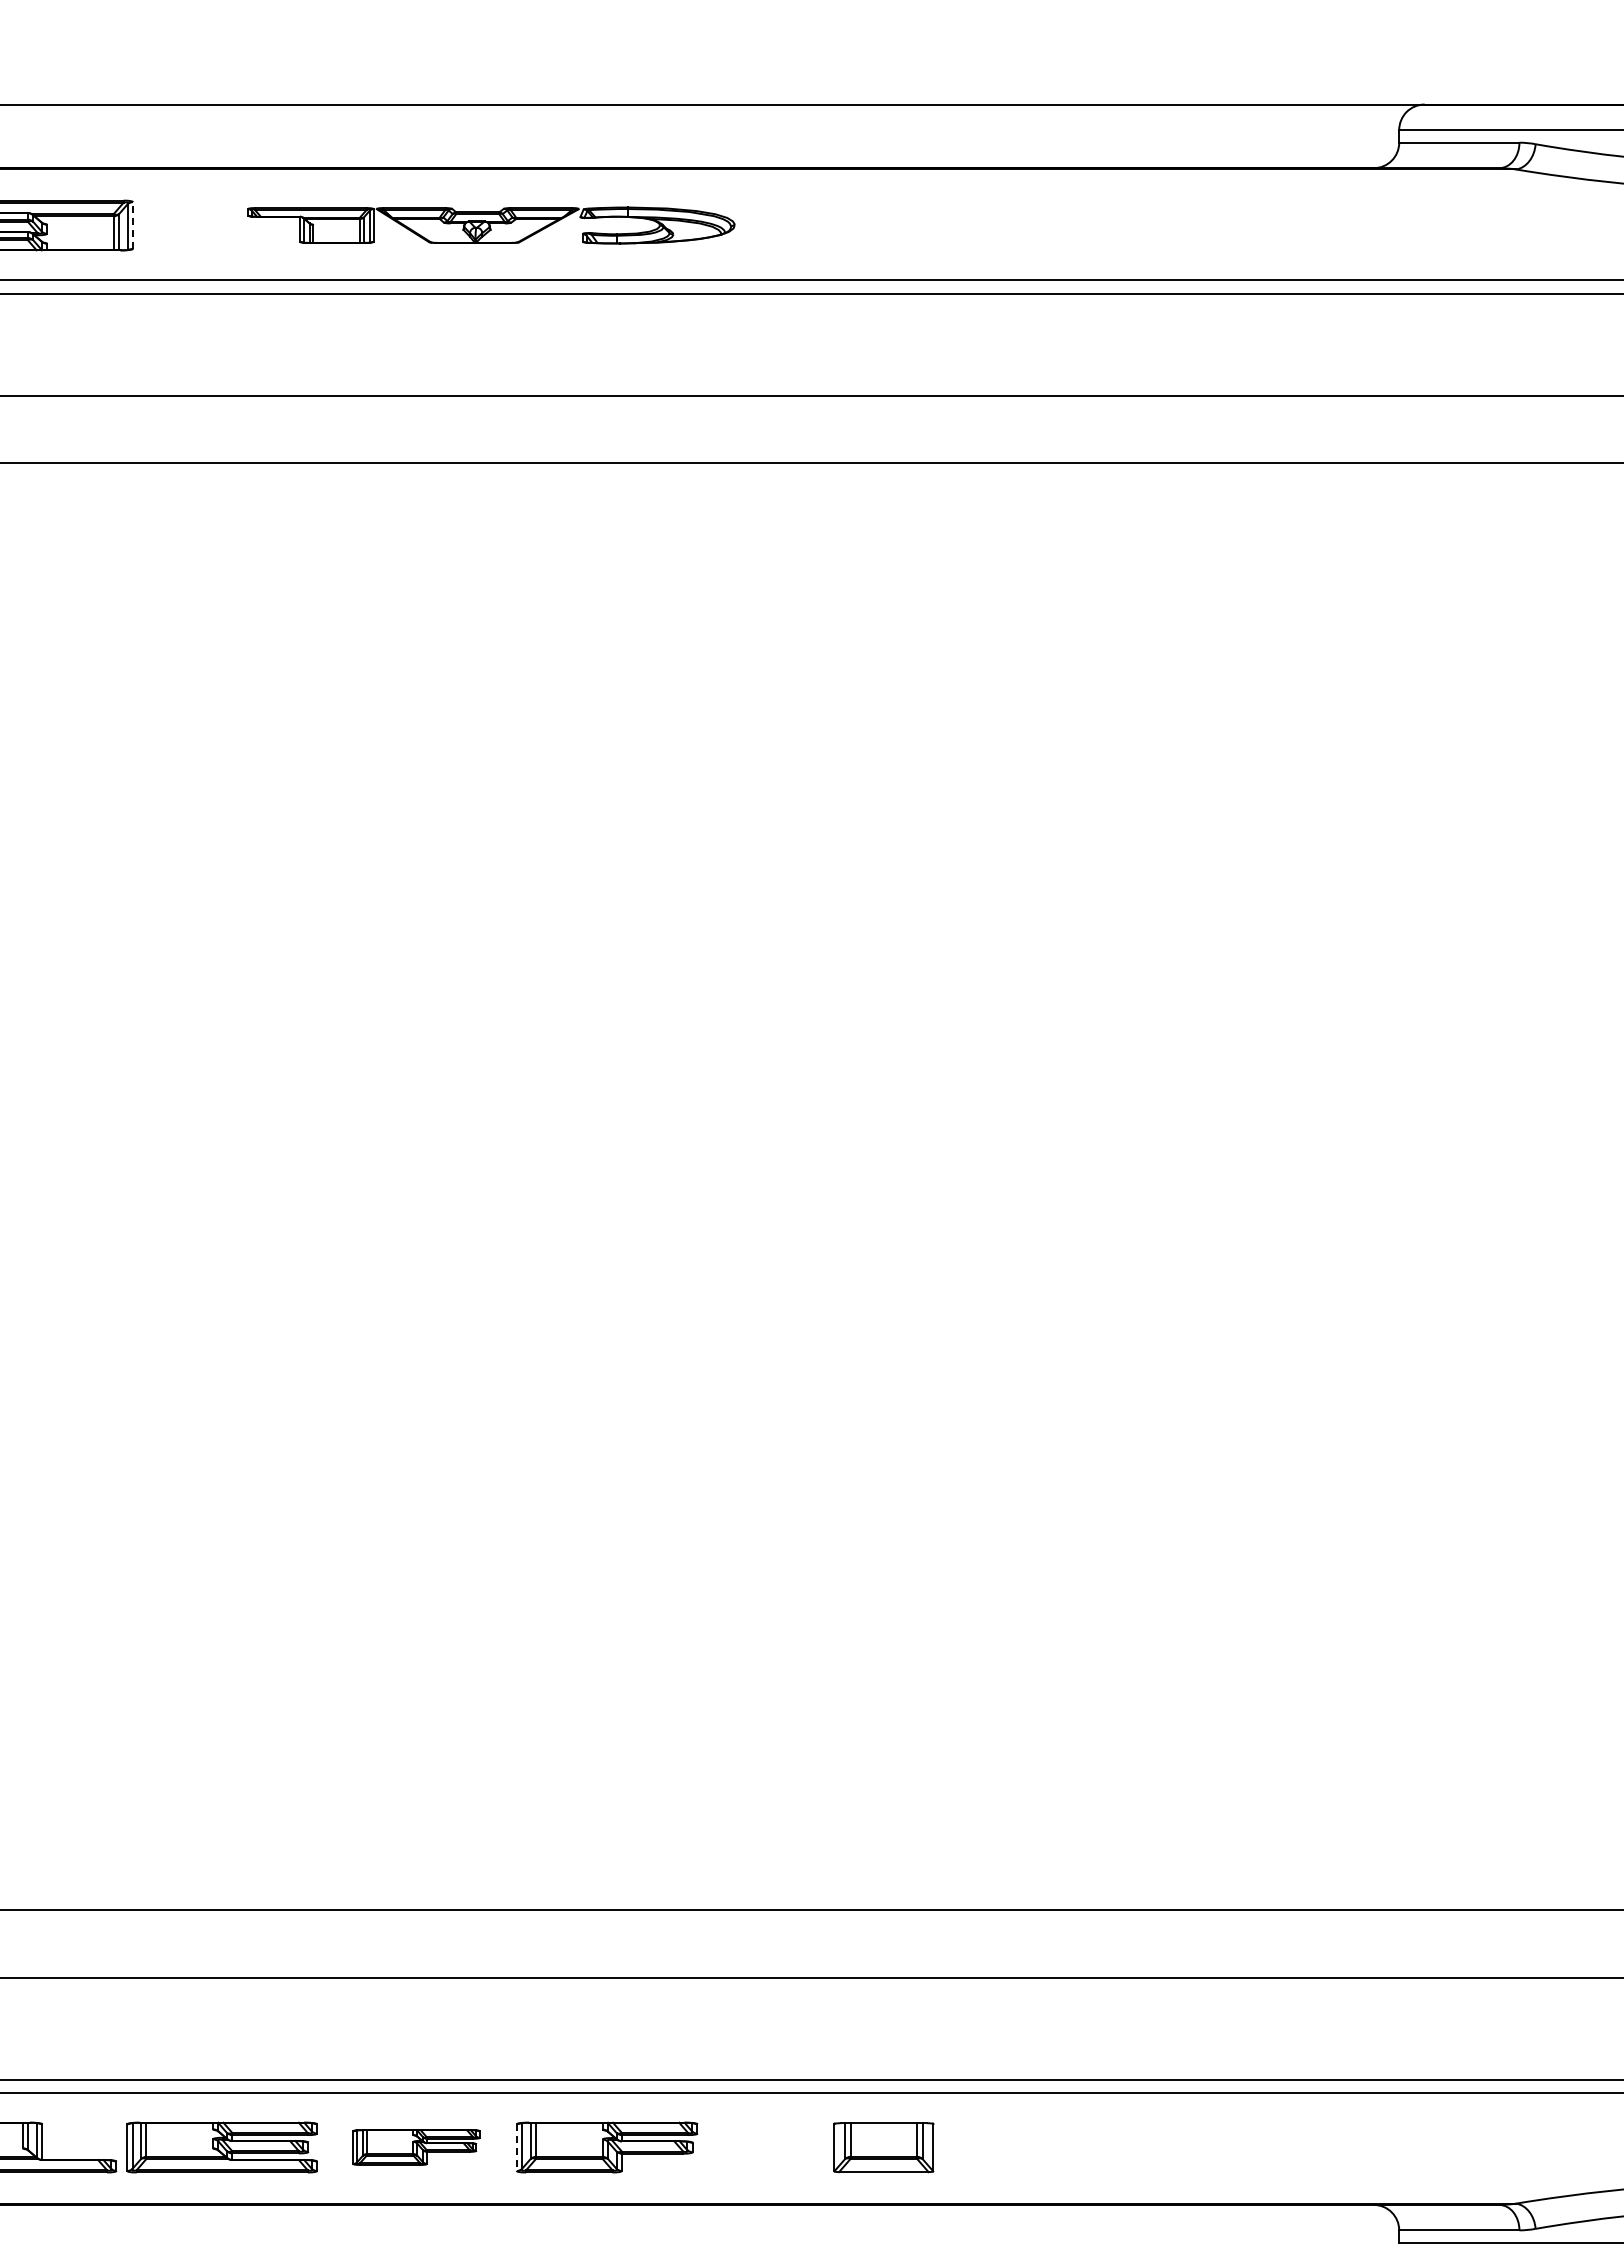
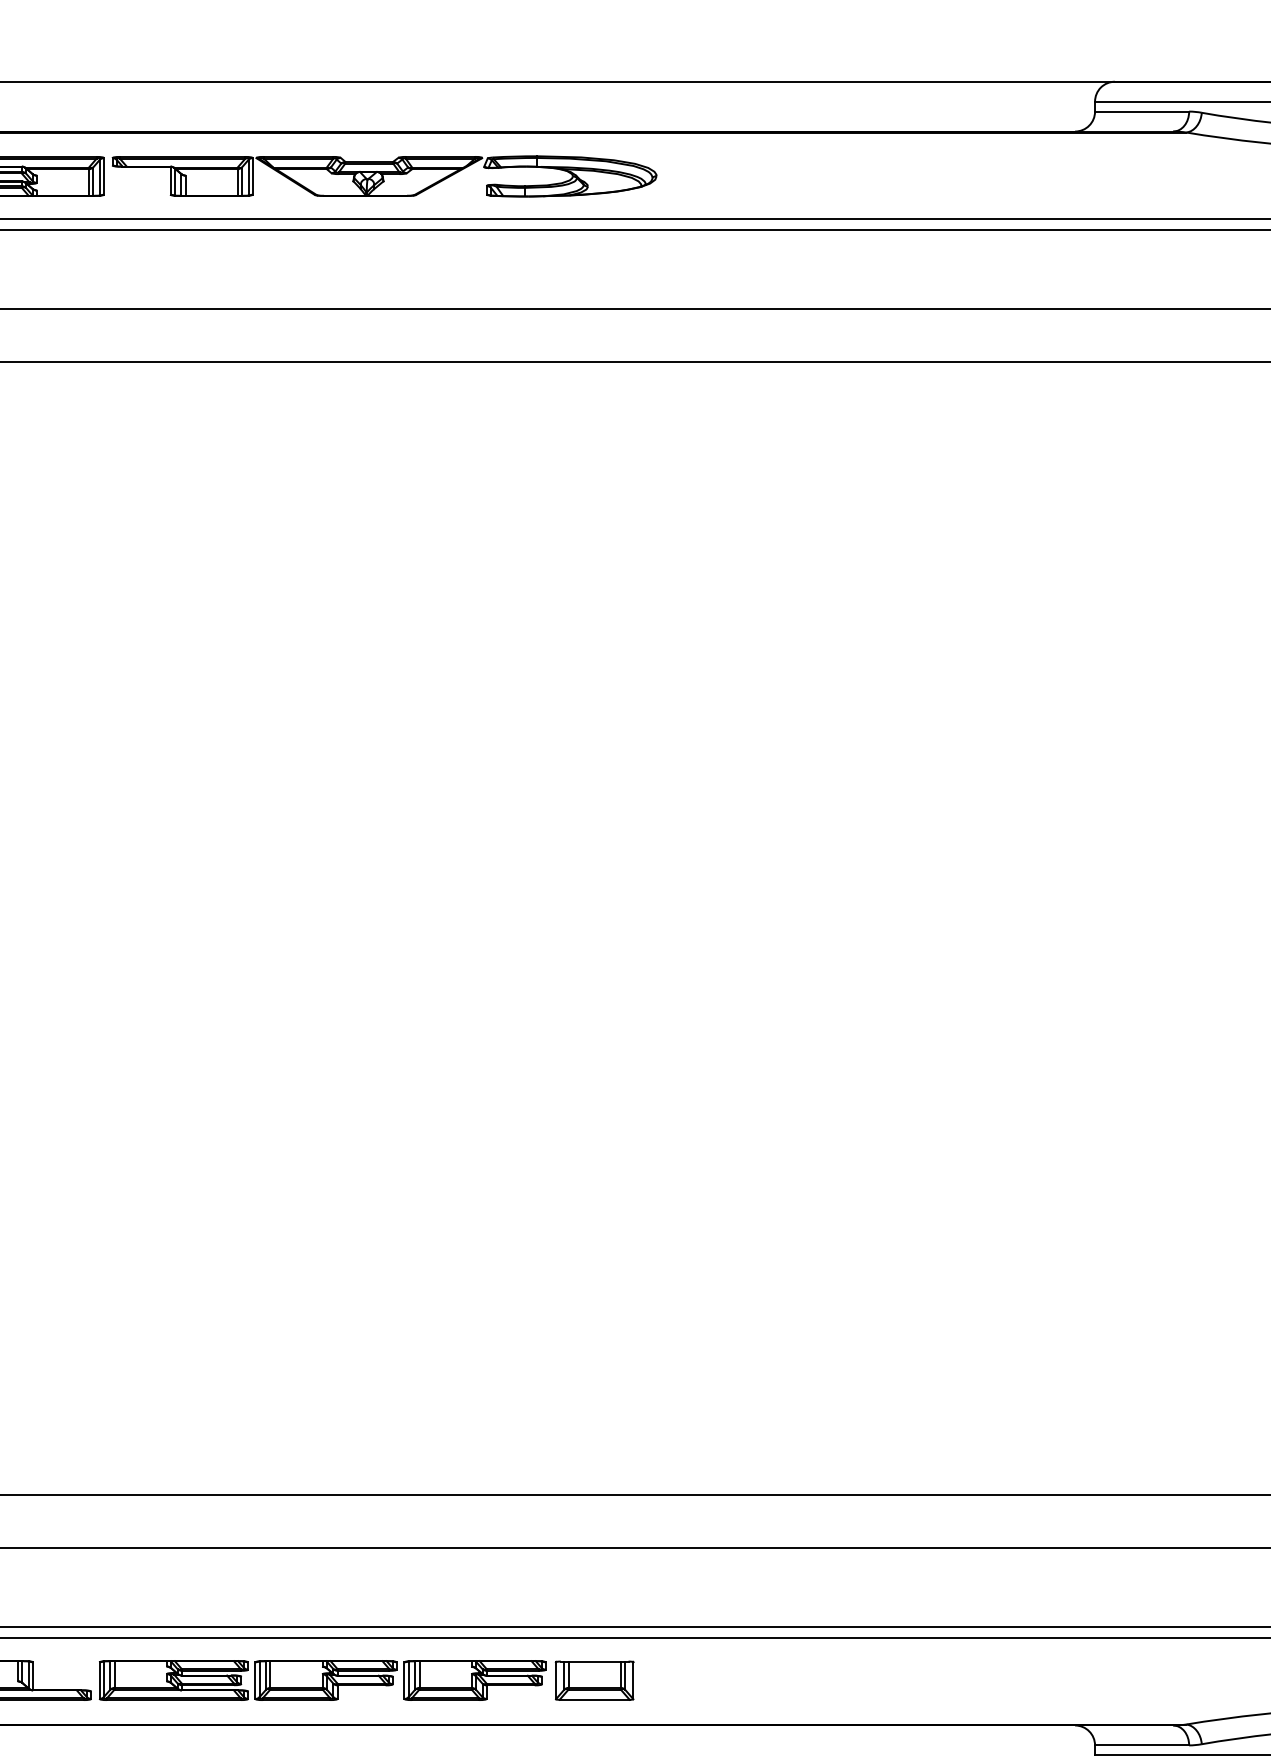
line: (132, 225) -> (103, 176), dashed -> solid
part: (491, 225) -> (384, 176), size x1.43
part: (416, 2147) -> (325, 1680), size x1.43
part: (883, 2147) -> (594, 1680), moved
line: (516, 2148) -> (404, 1681), dashed -> solid

